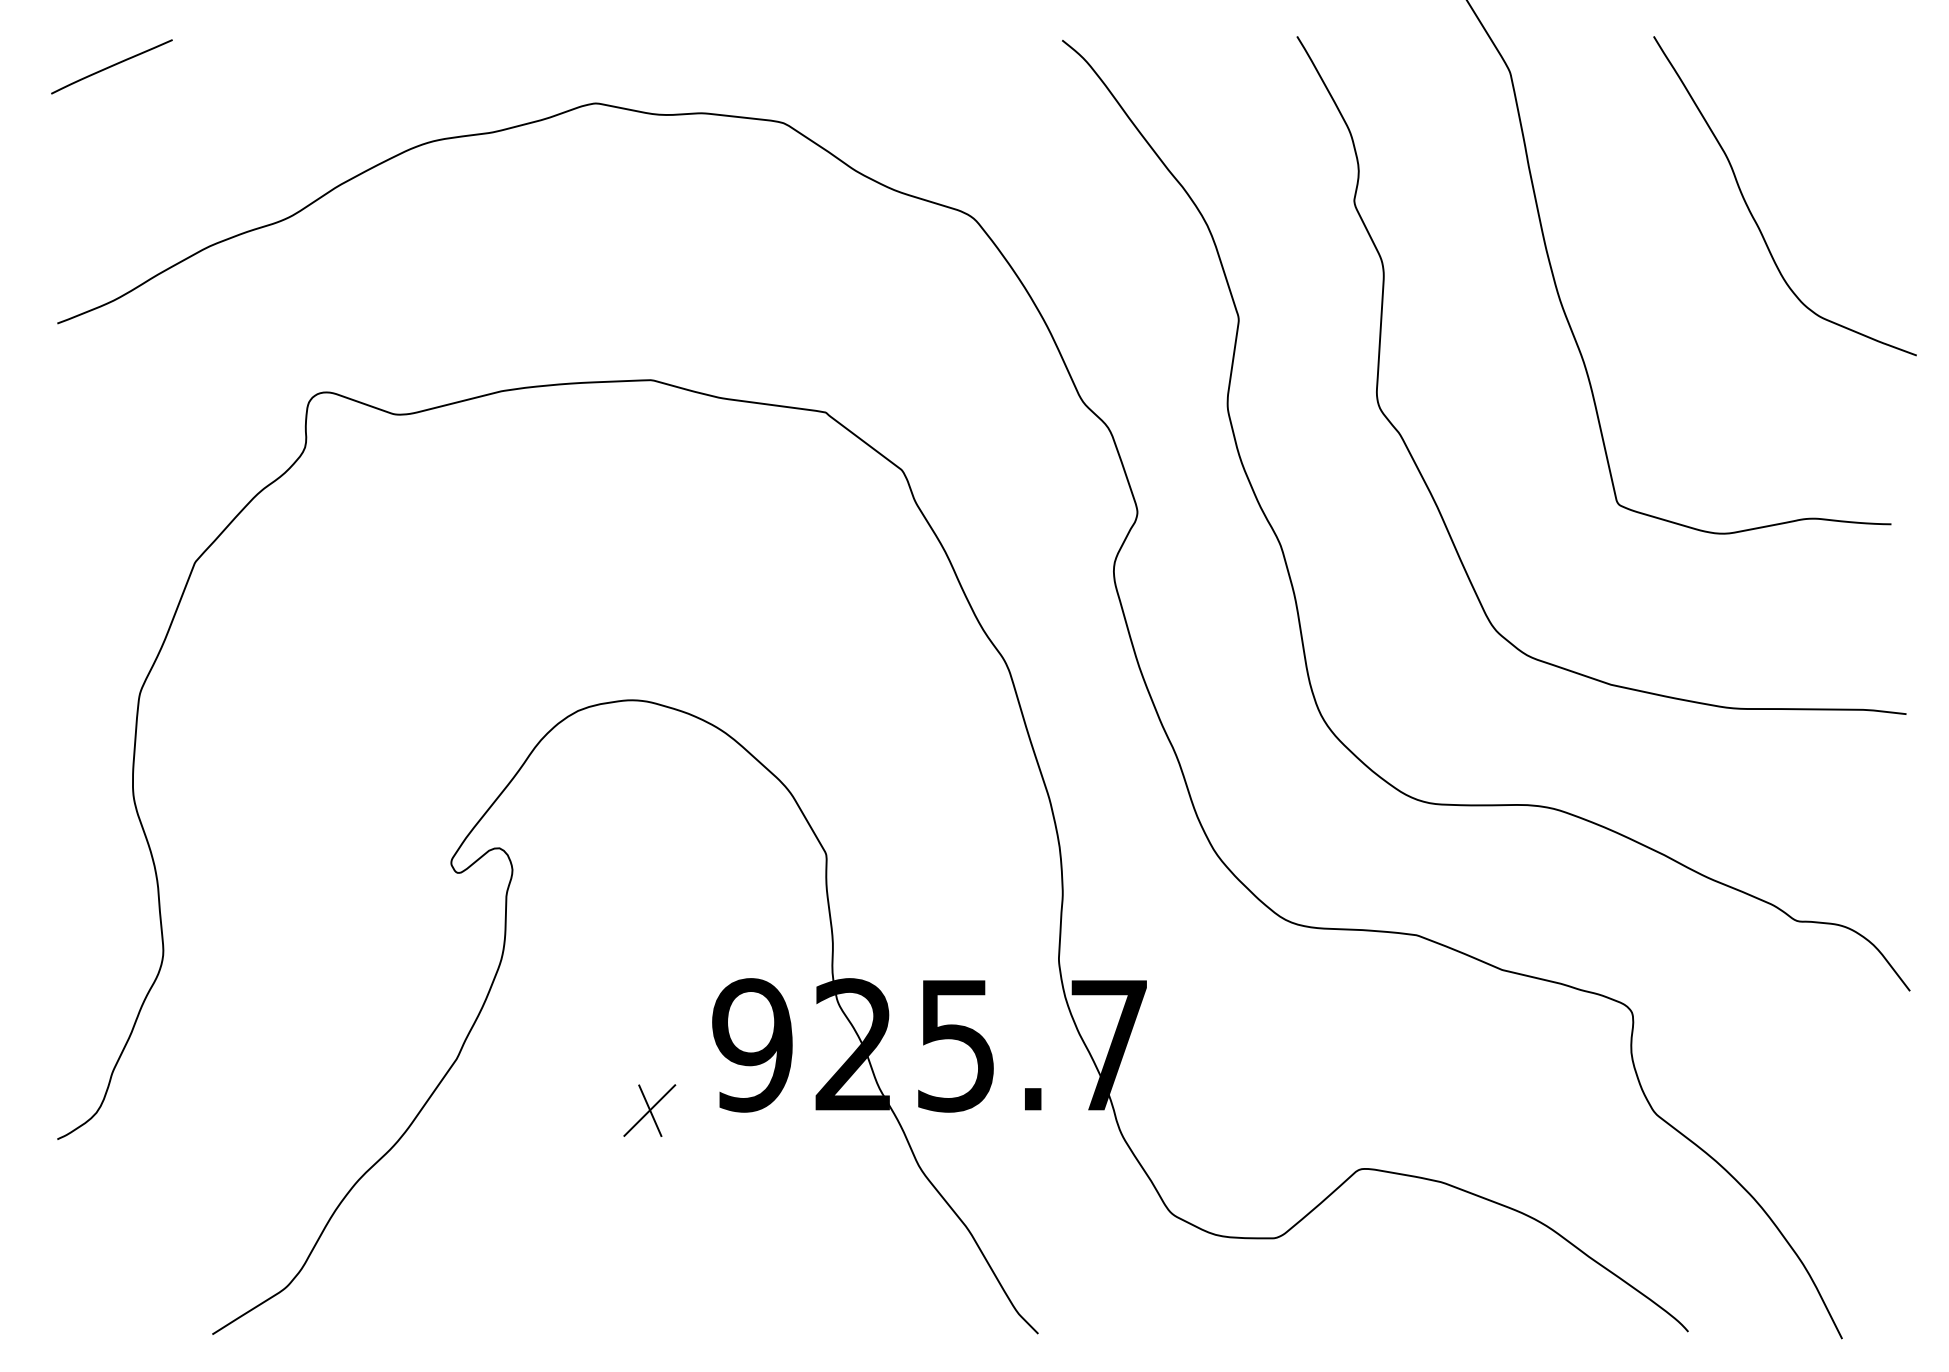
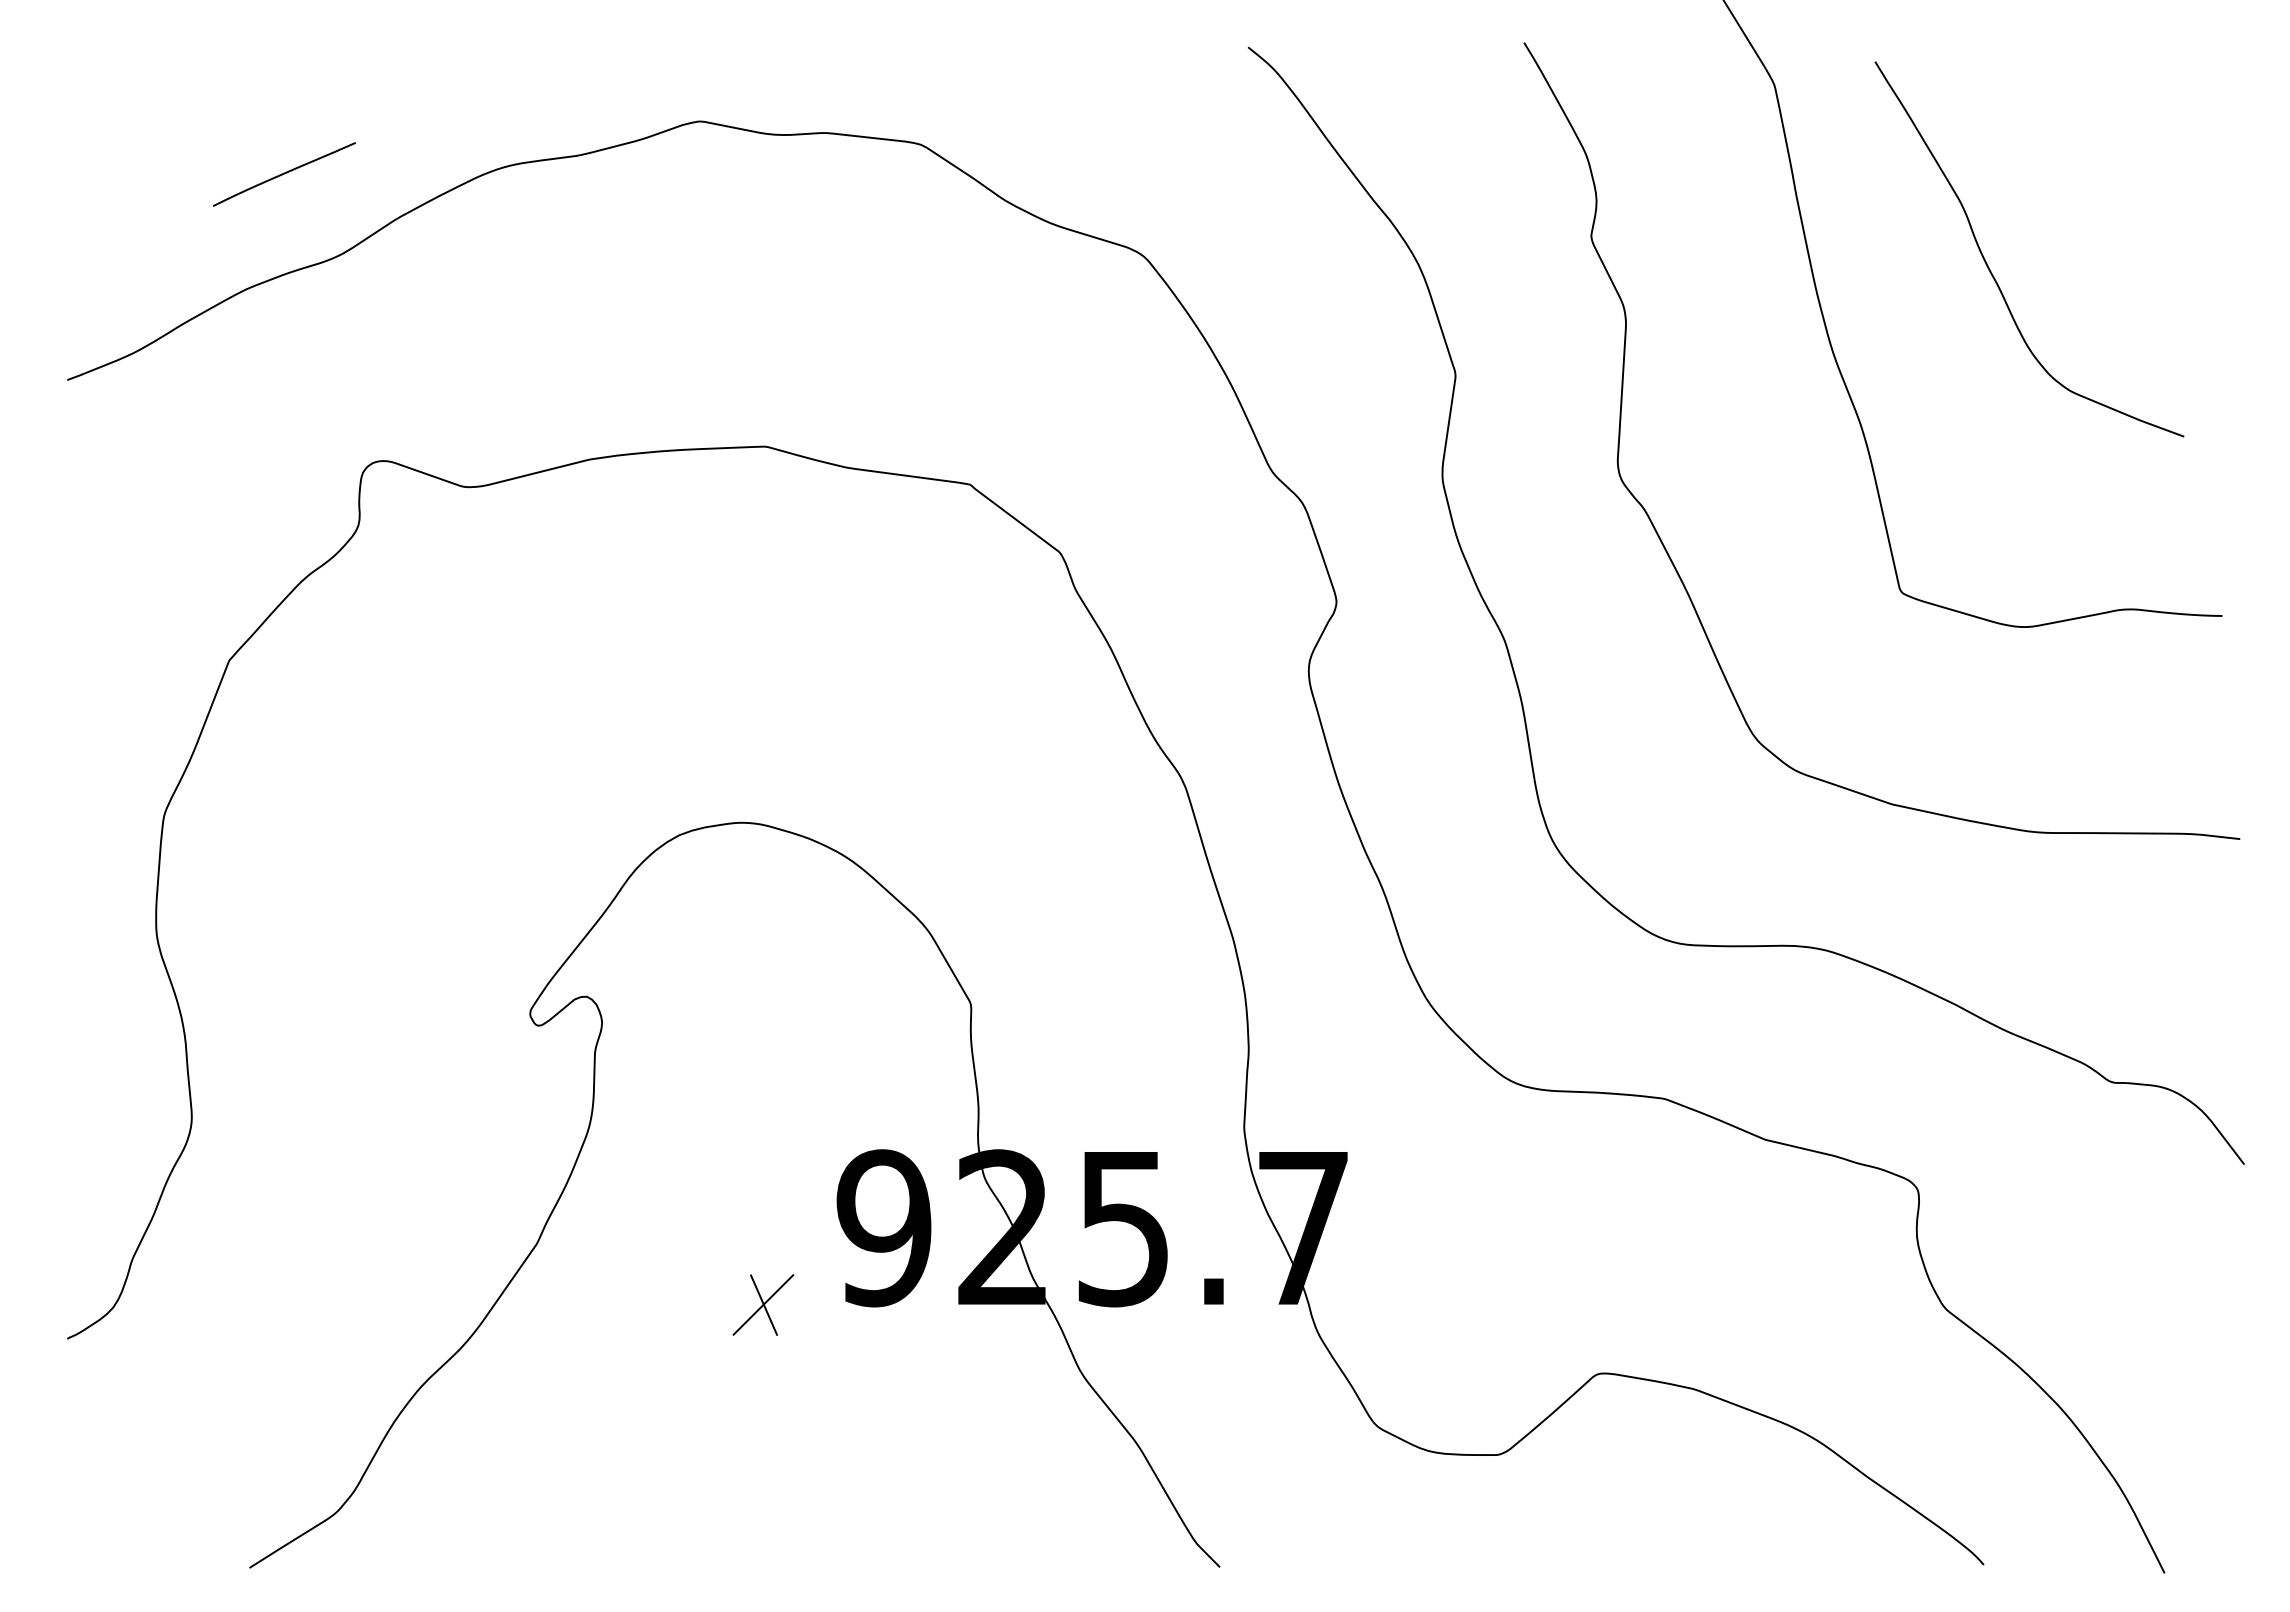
curve: (111, 66) -> (283, 174), moved
curve: (1751, 213) -> (1990, 269), moved

